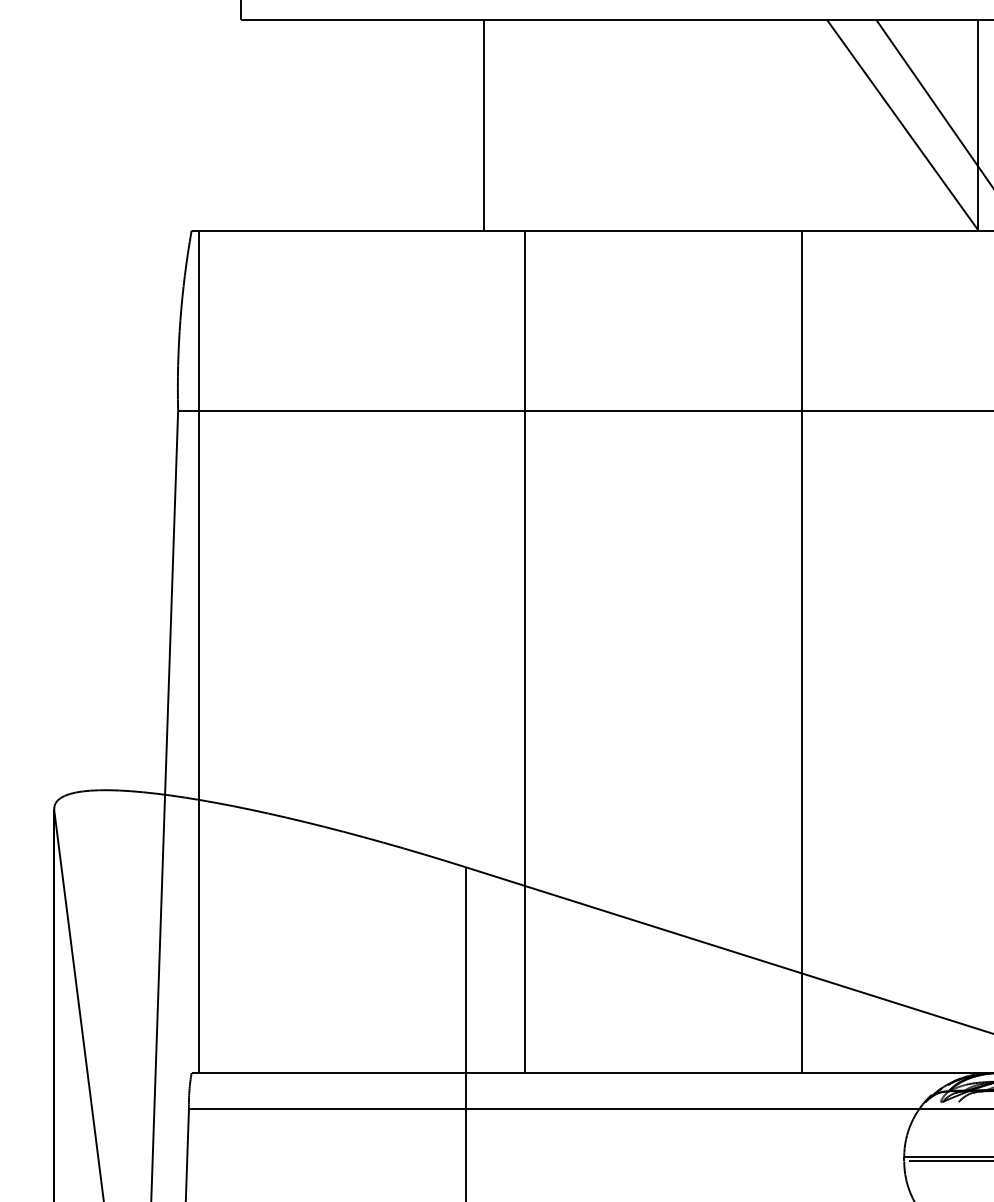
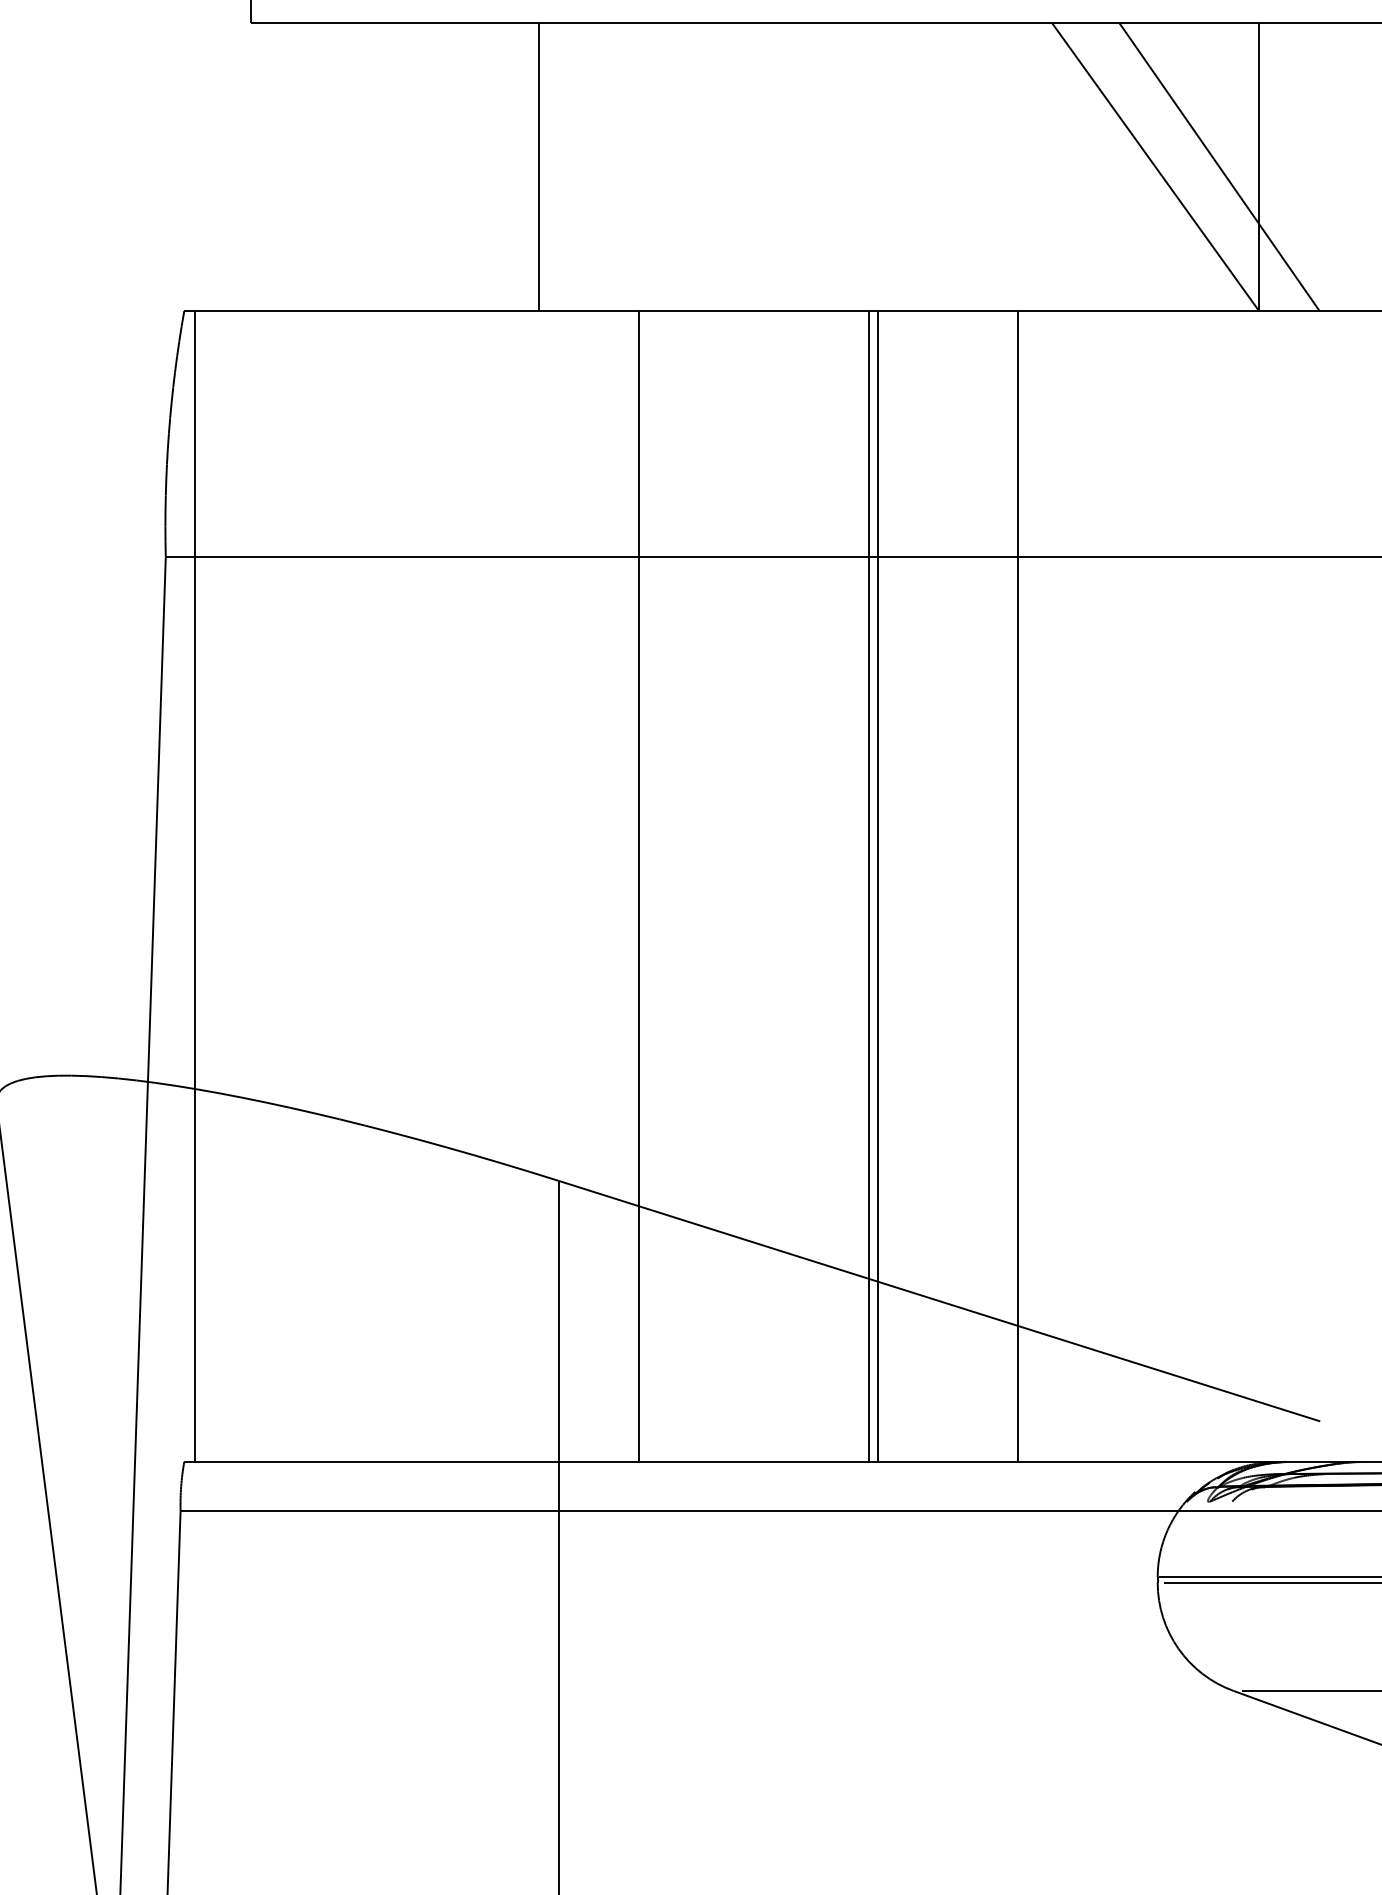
line: (483, 125) -> (539, 167), moved
line: (693, 651) -> (869, 886), added
line: (699, 651) -> (878, 886), added

